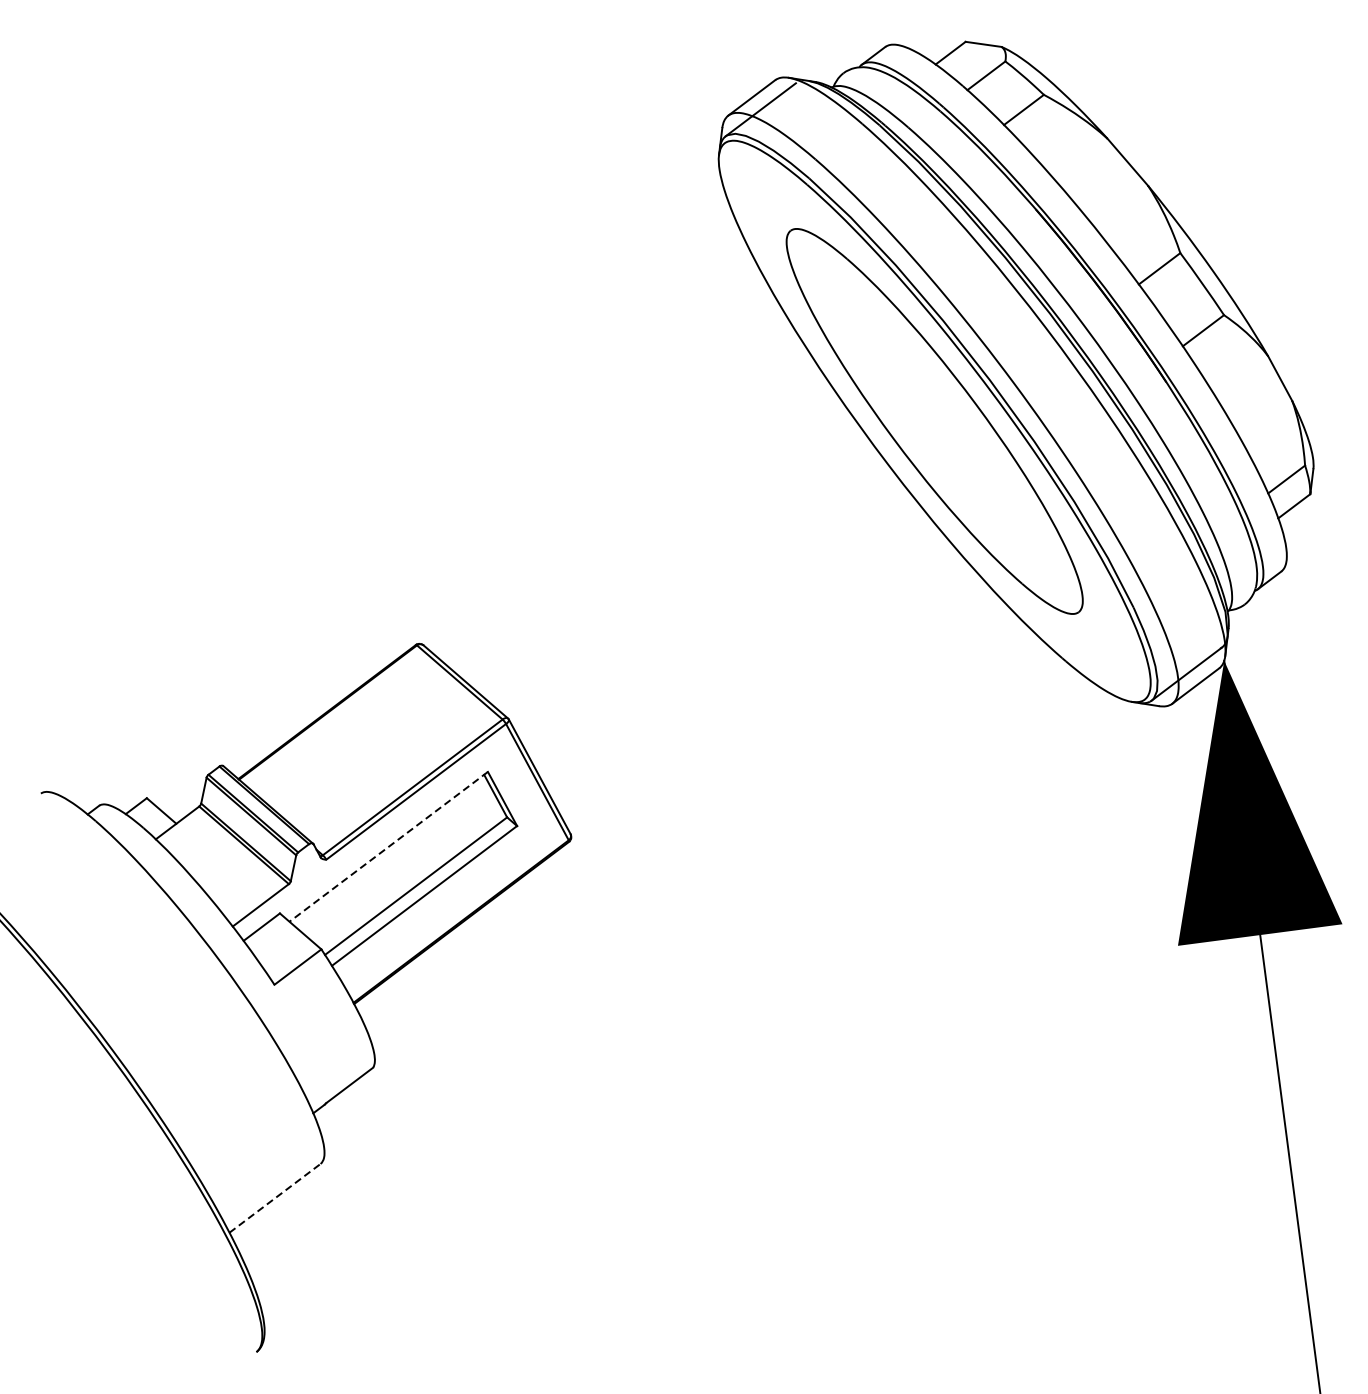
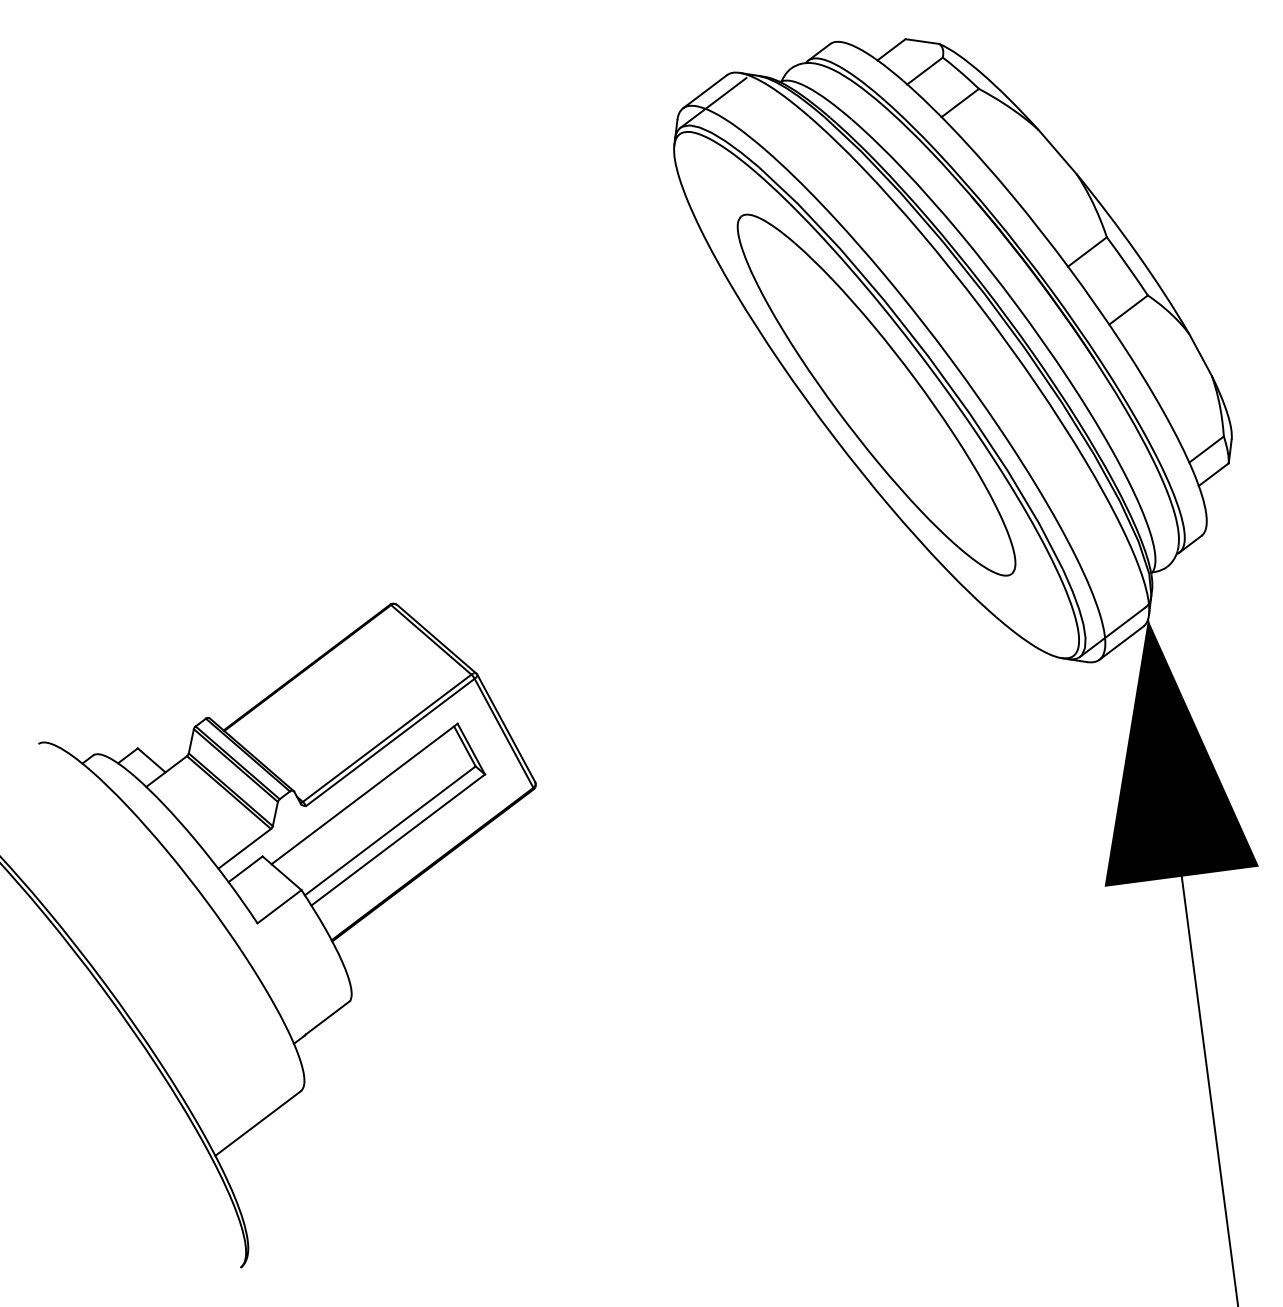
line: (388, 846) -> (364, 793), dashed -> solid
line: (275, 1198) -> (258, 1123), dashed -> solid

